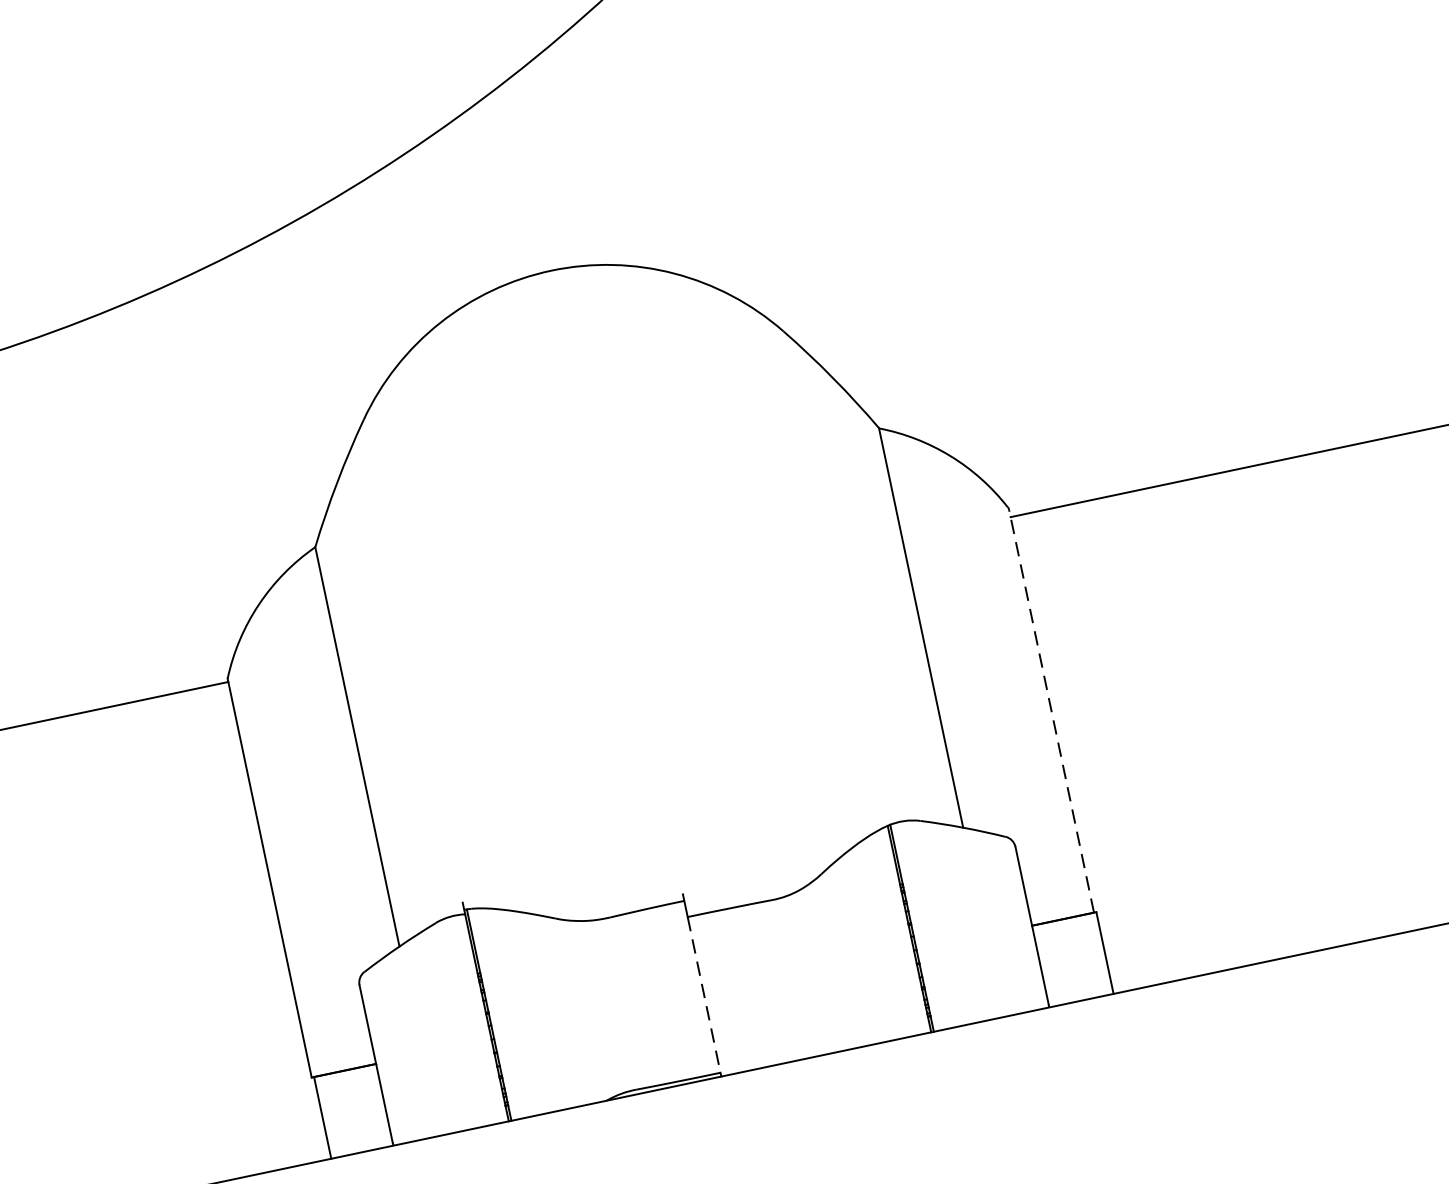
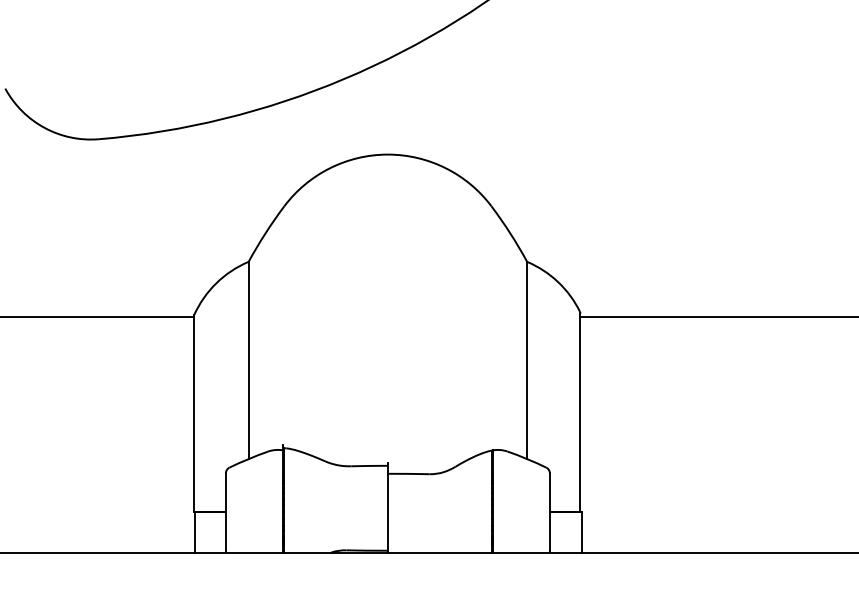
line: (1051, 710) -> (580, 412), dashed -> solid
line: (703, 995) -> (387, 512), dashed -> solid

